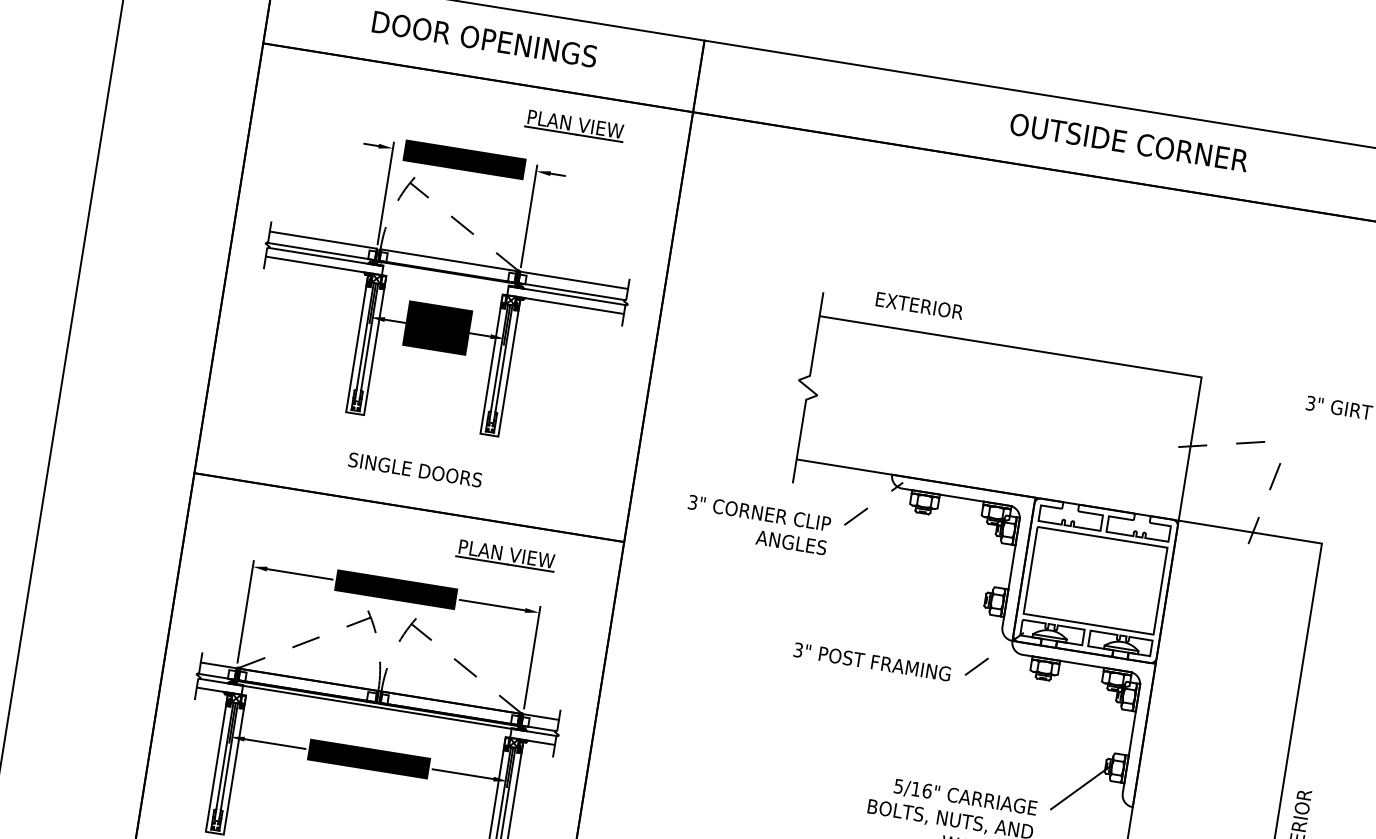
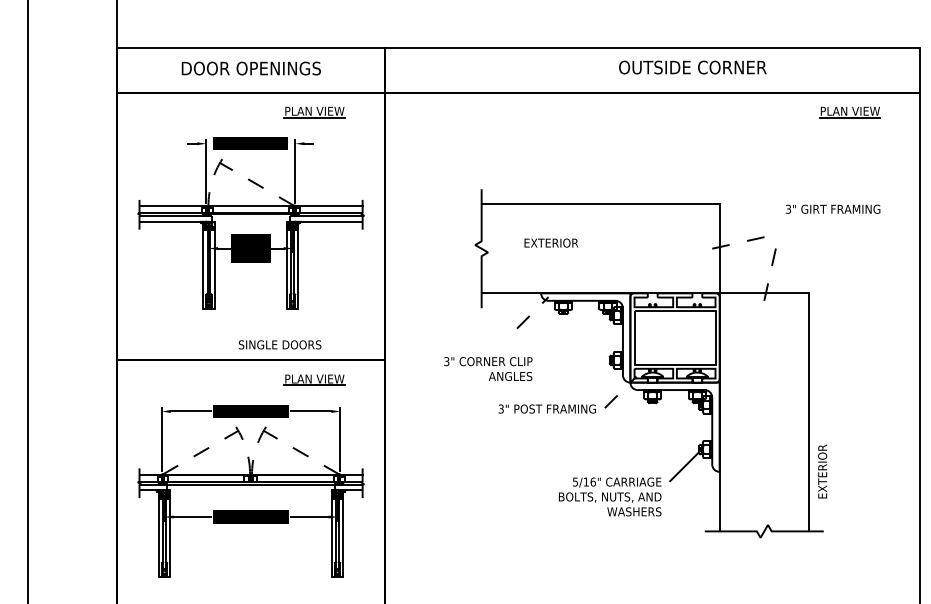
text: (1128, 142) -> (692, 67), moved
text: (919, 304) -> (551, 242), moved
text: (414, 469) -> (279, 344), moved
text: (758, 524) -> (488, 368), moved

